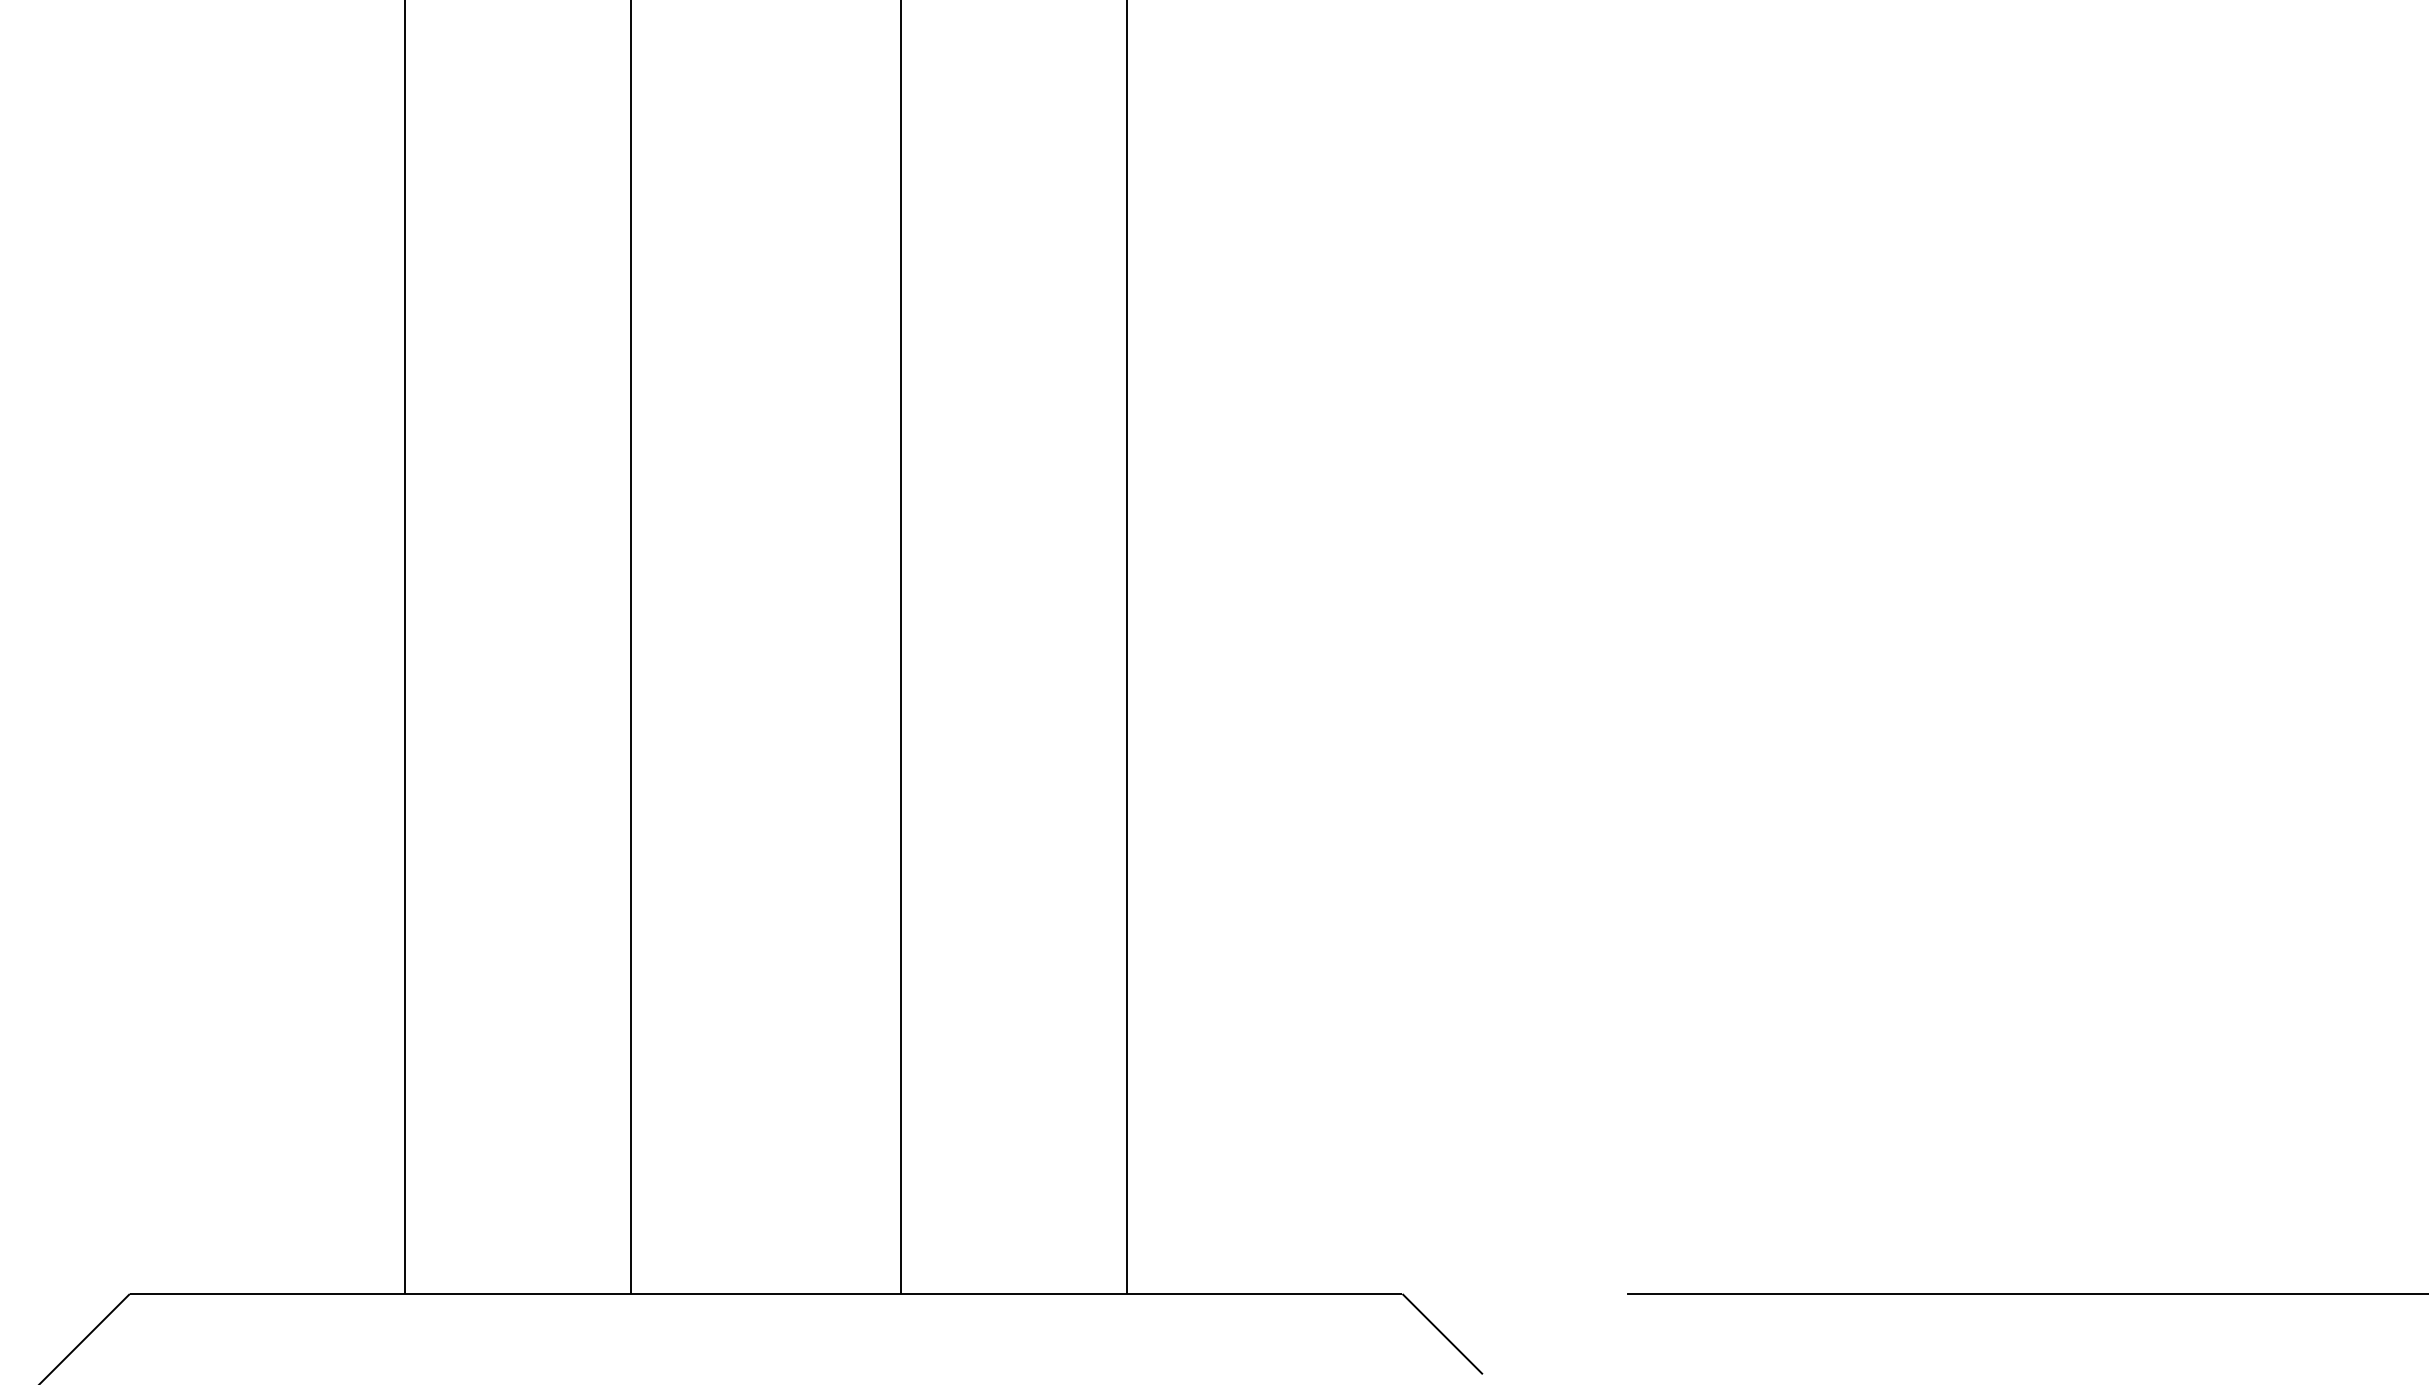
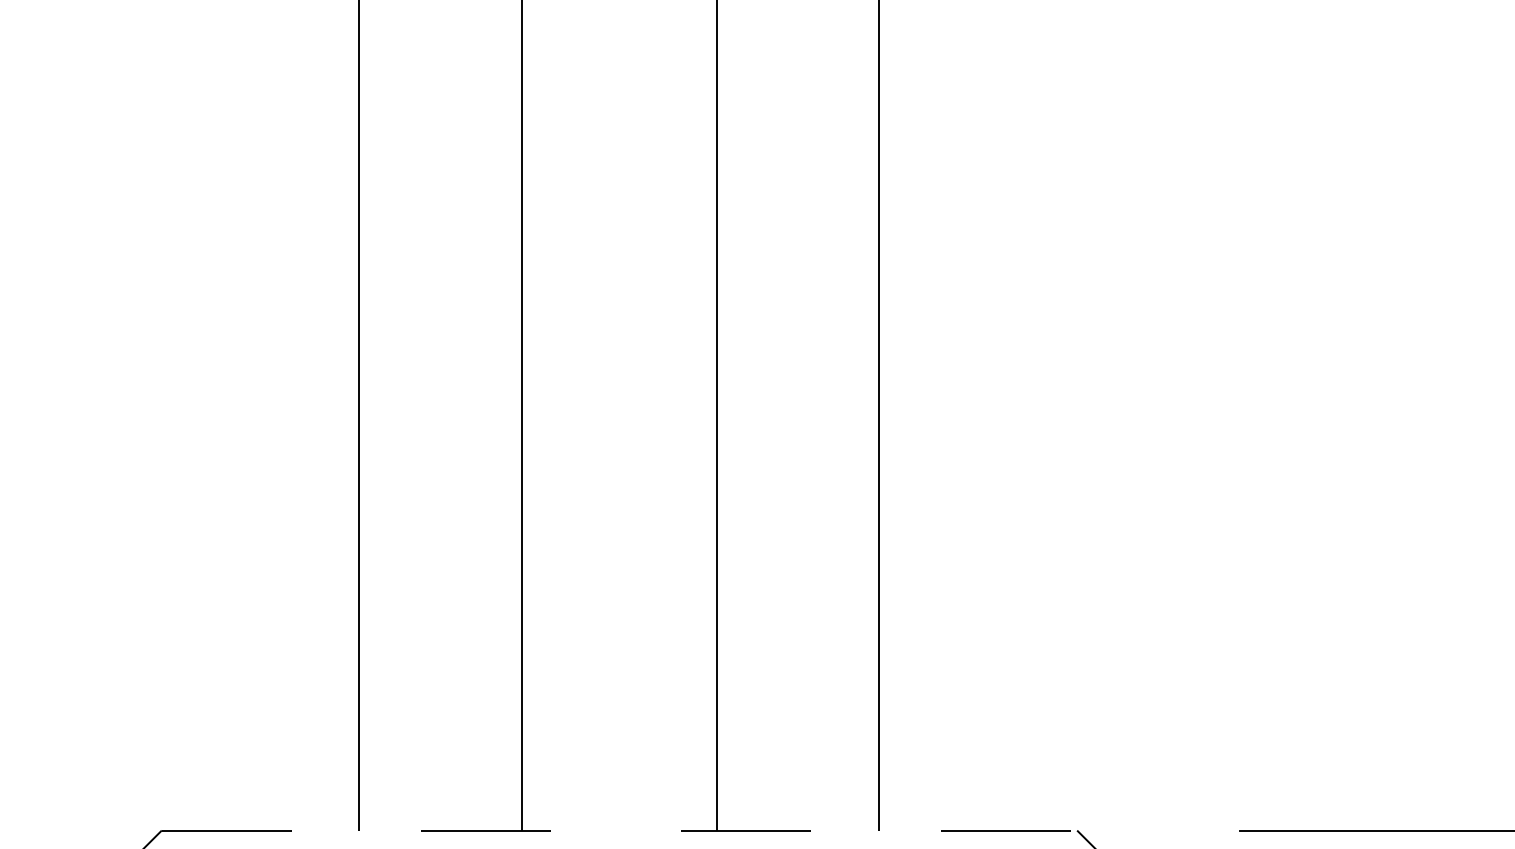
line: (766, 1293) -> (619, 830), solid -> dashed

